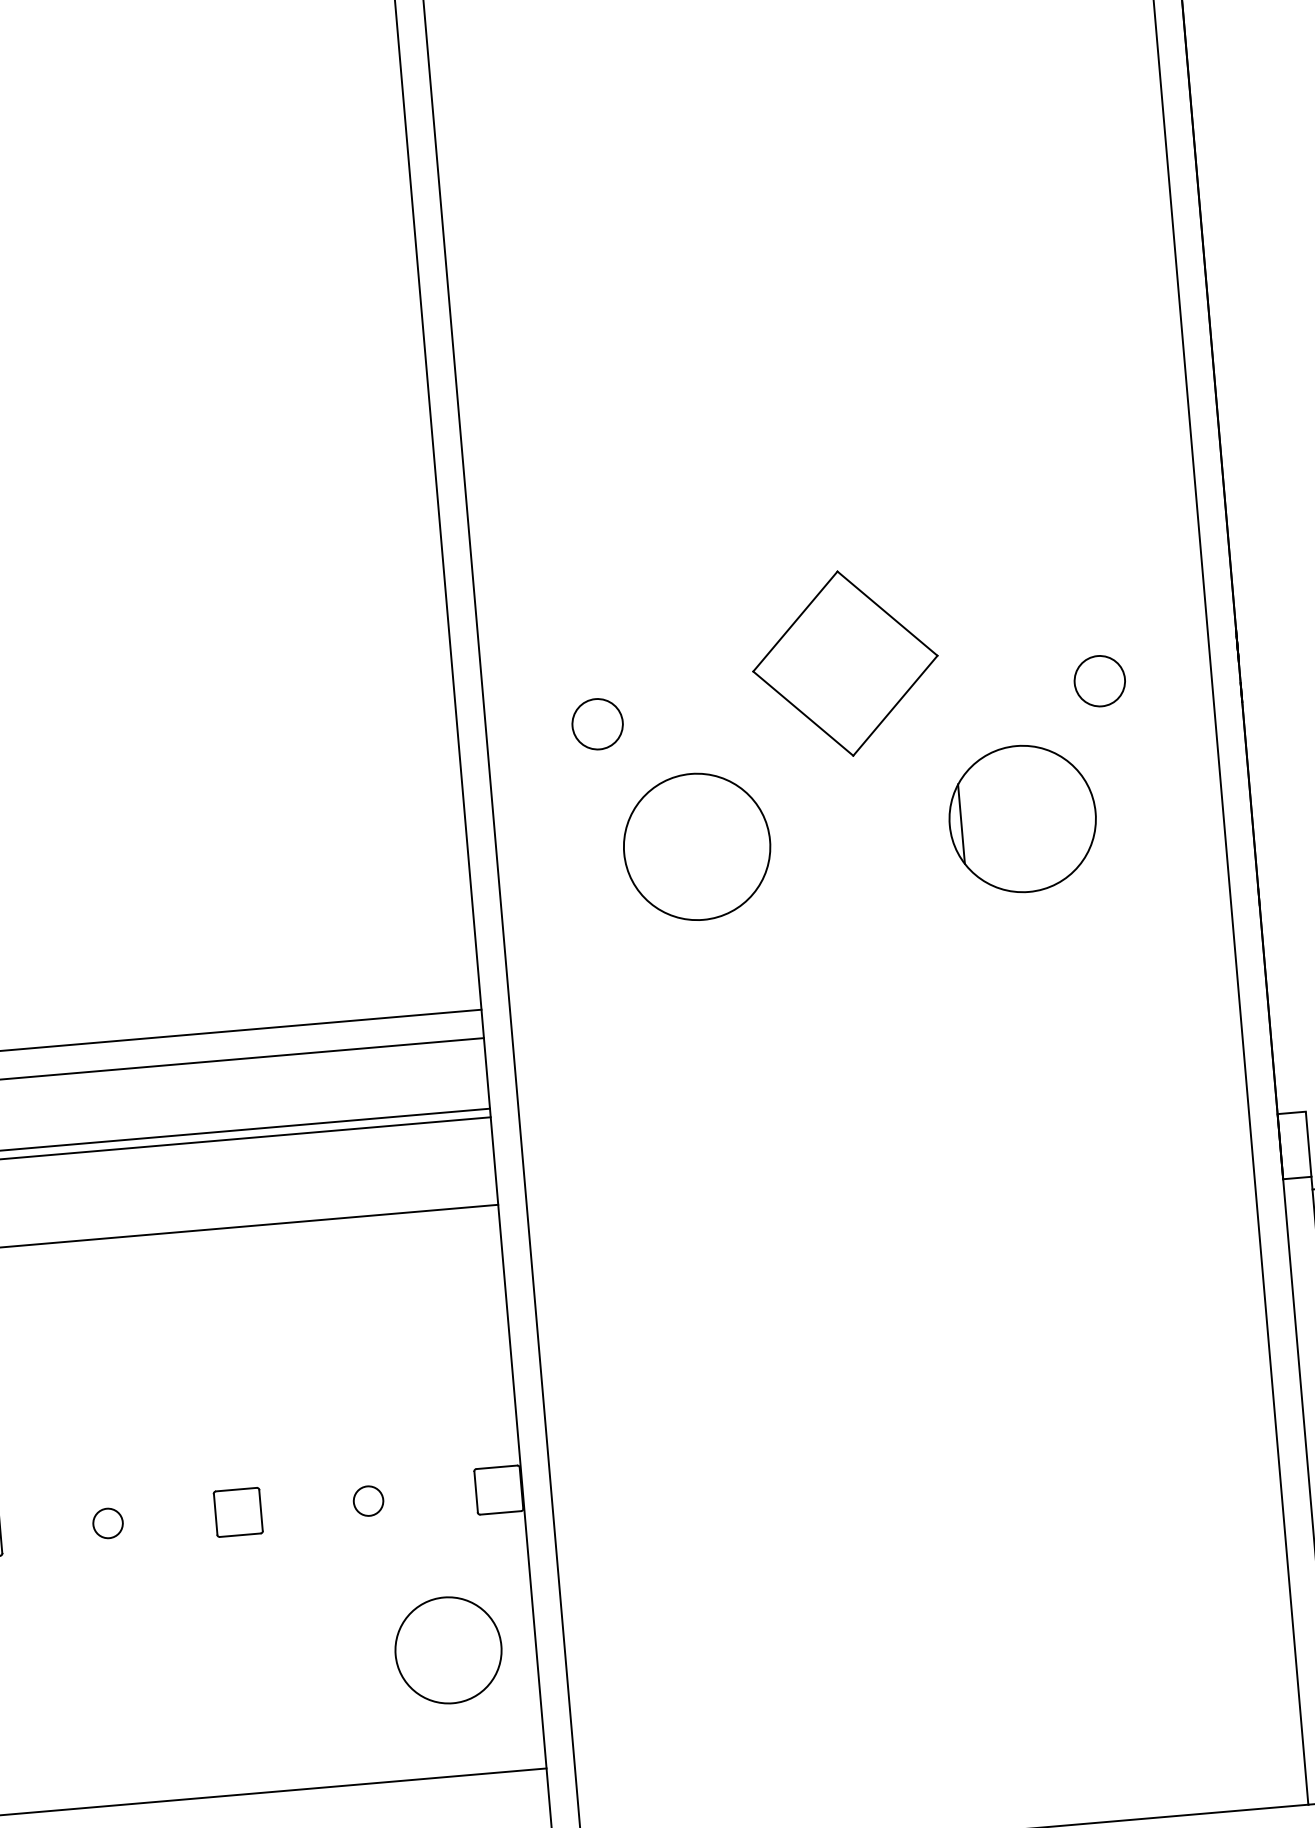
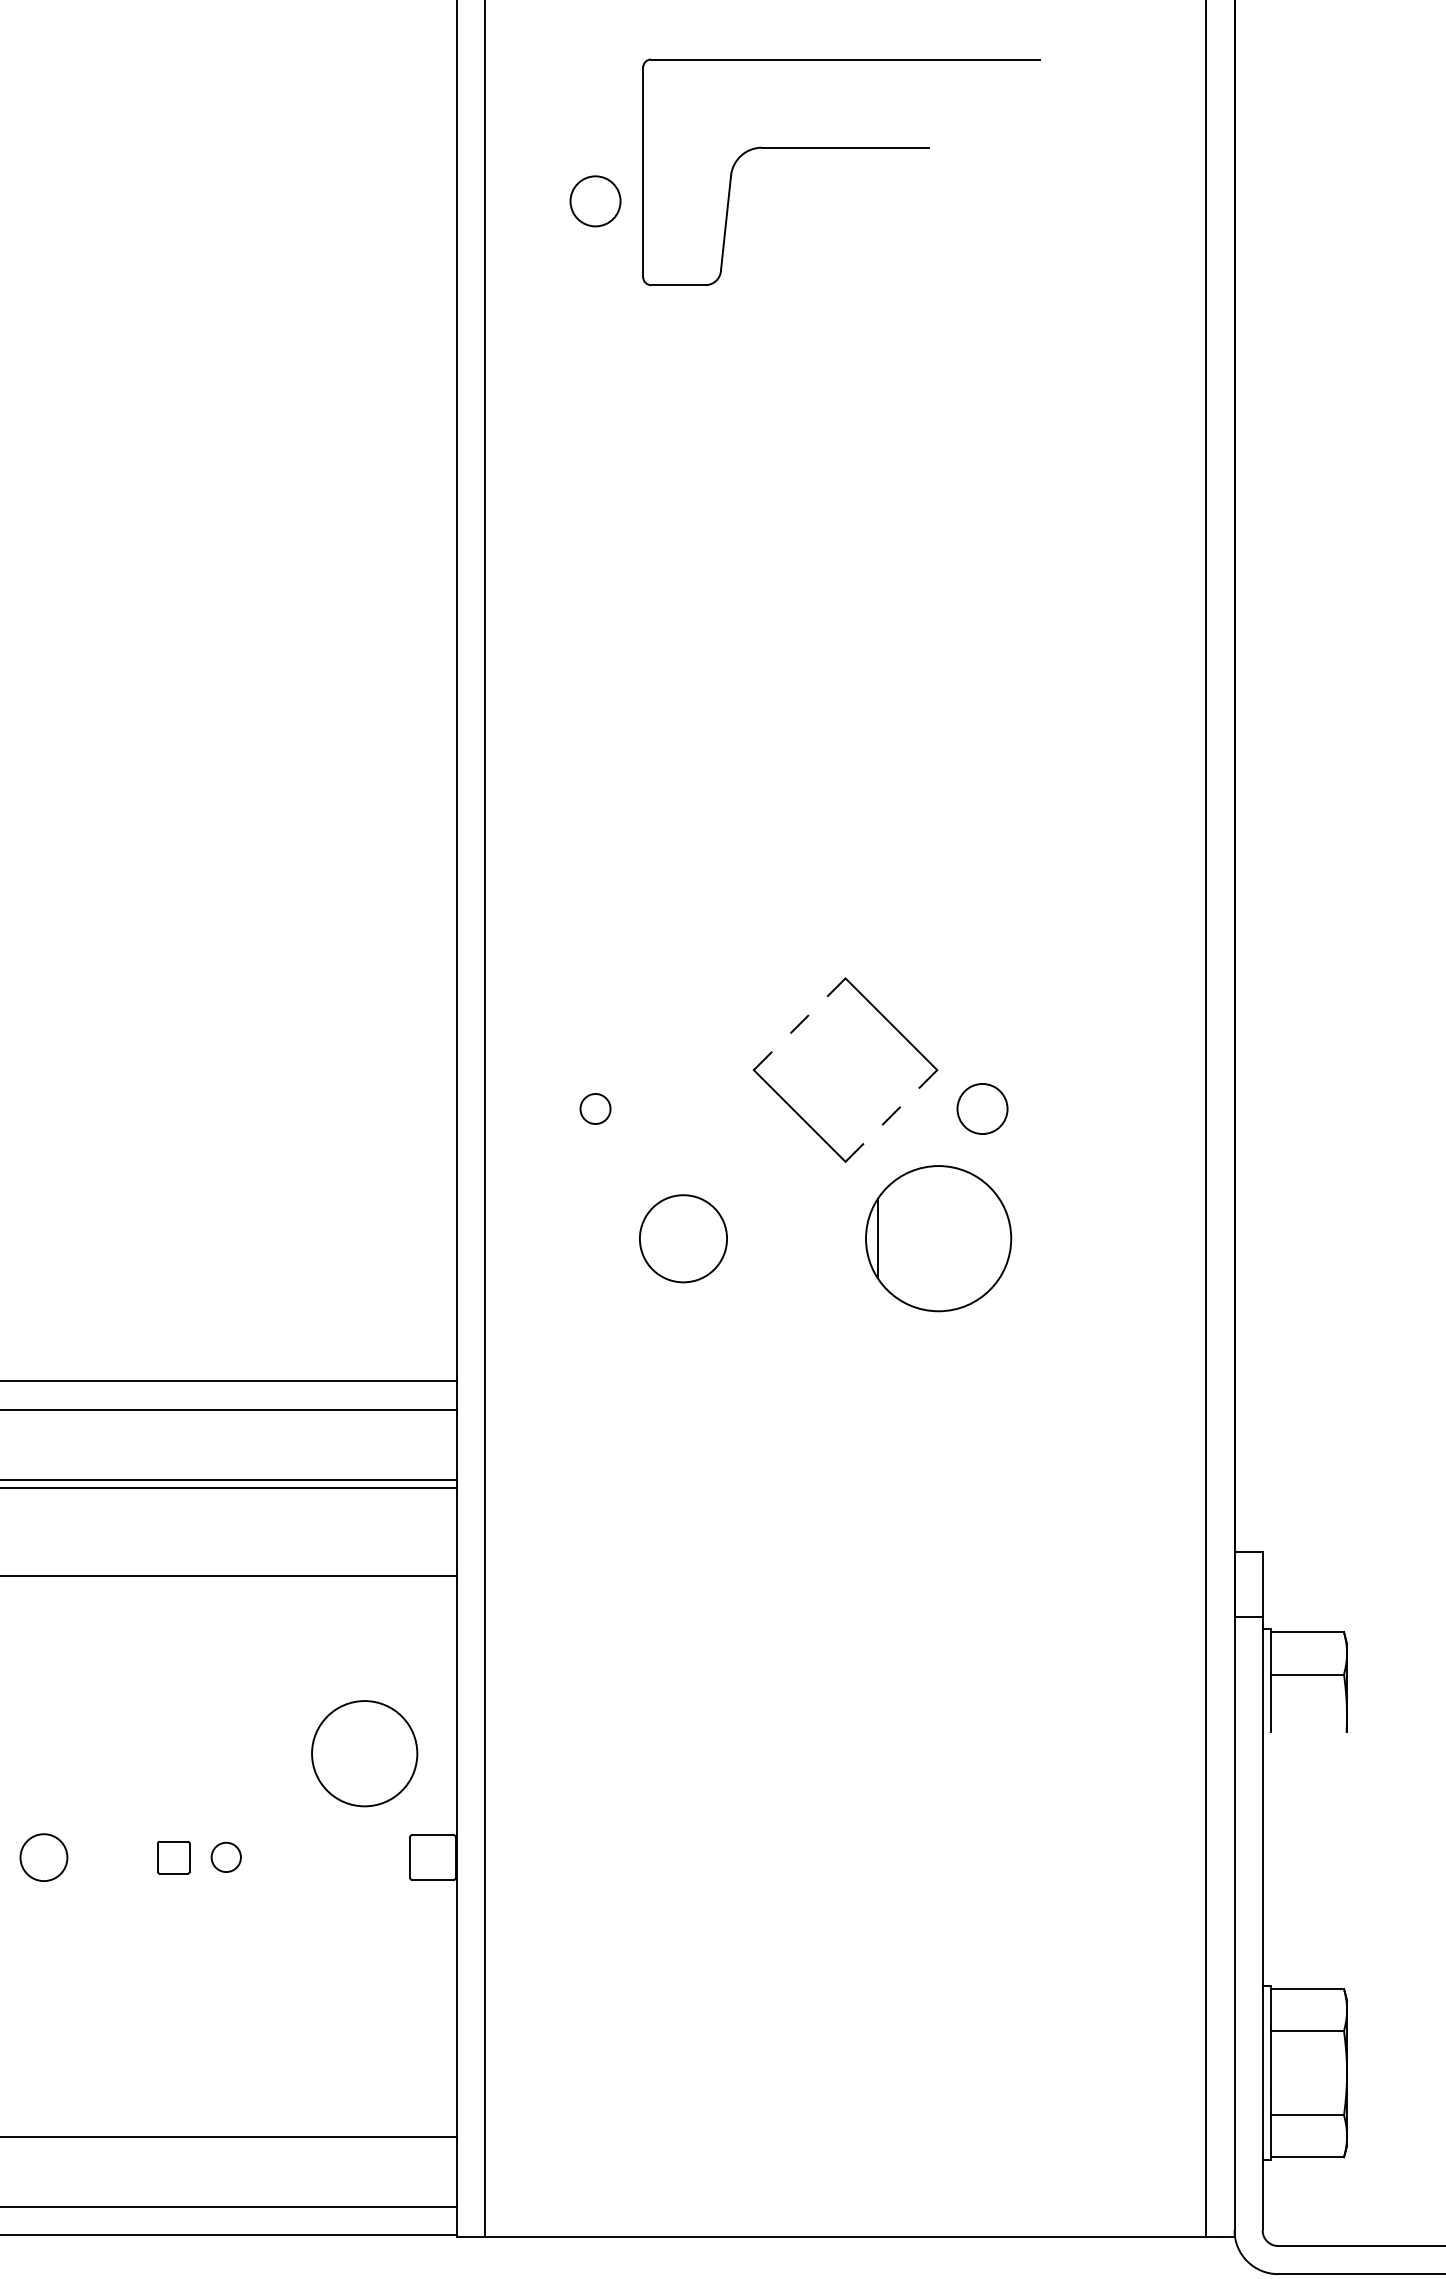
line: (795, 621) -> (799, 1024), solid -> dashed
circle: (1099, 680) -> (982, 1108), moved
line: (895, 705) -> (891, 1115), solid -> dashed
circle: (597, 723) -> (595, 1108), size x0.6
part: (1022, 818) -> (938, 1238), moved
circle: (697, 846) -> (683, 1238), size x0.6
circle: (367, 1500) -> (225, 1856), moved
part: (238, 1512) -> (173, 1857), size x0.7
circle: (107, 1522) -> (43, 1856), size x1.6
circle: (448, 1650) -> (364, 1753), moved

